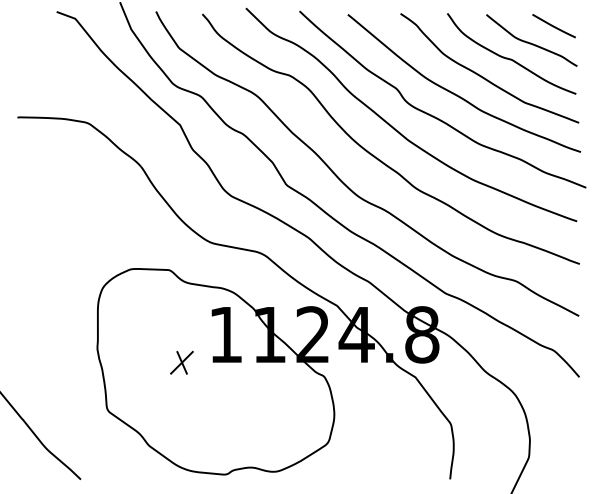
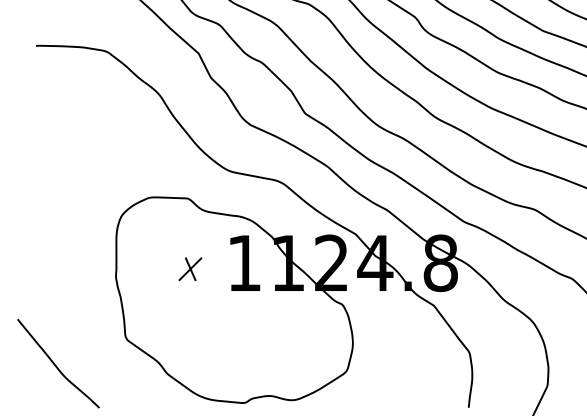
part: (181, 362) -> (190, 268), moved

